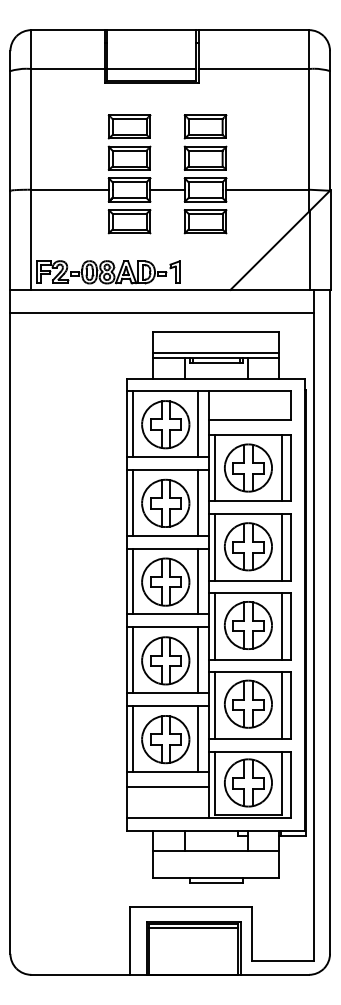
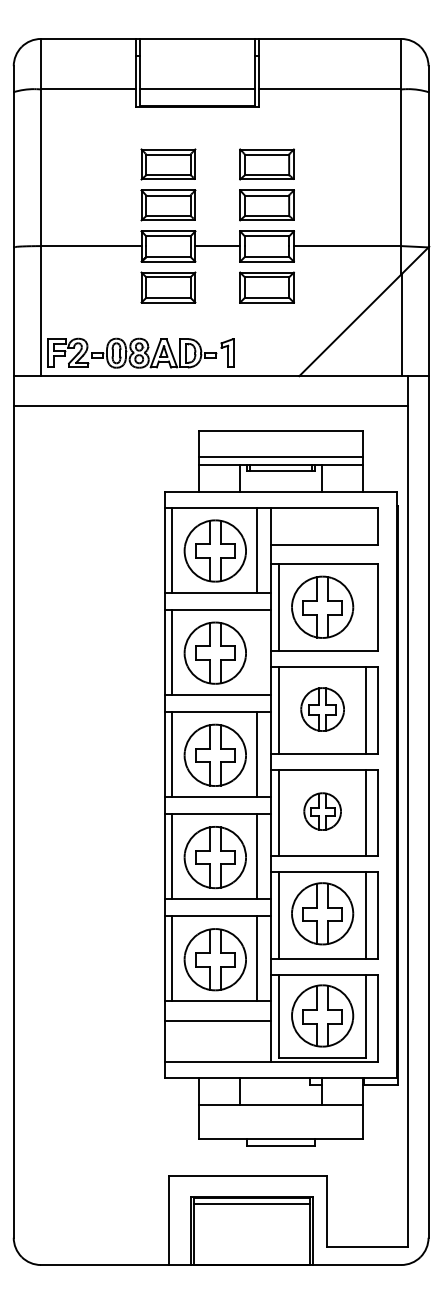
line: (281, 467) -> (365, 606), removed
line: (198, 502) -> (257, 652), removed
part: (248, 546) -> (322, 709), size x0.7
part: (248, 625) -> (322, 811), size x0.6

